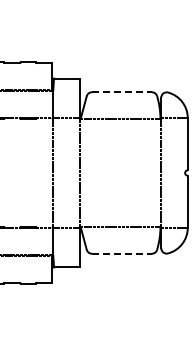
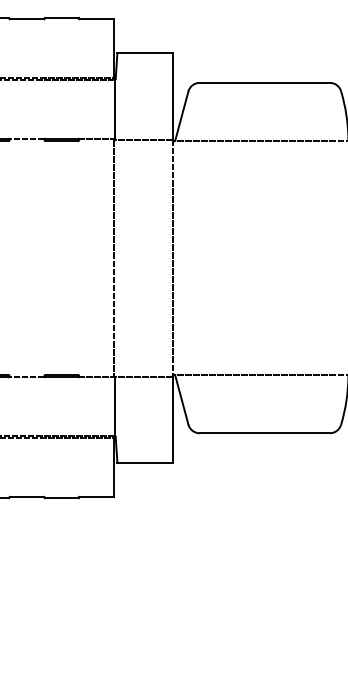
line: (122, 92) -> (265, 83), dashed -> solid
line: (122, 253) -> (265, 432), dashed -> solid

